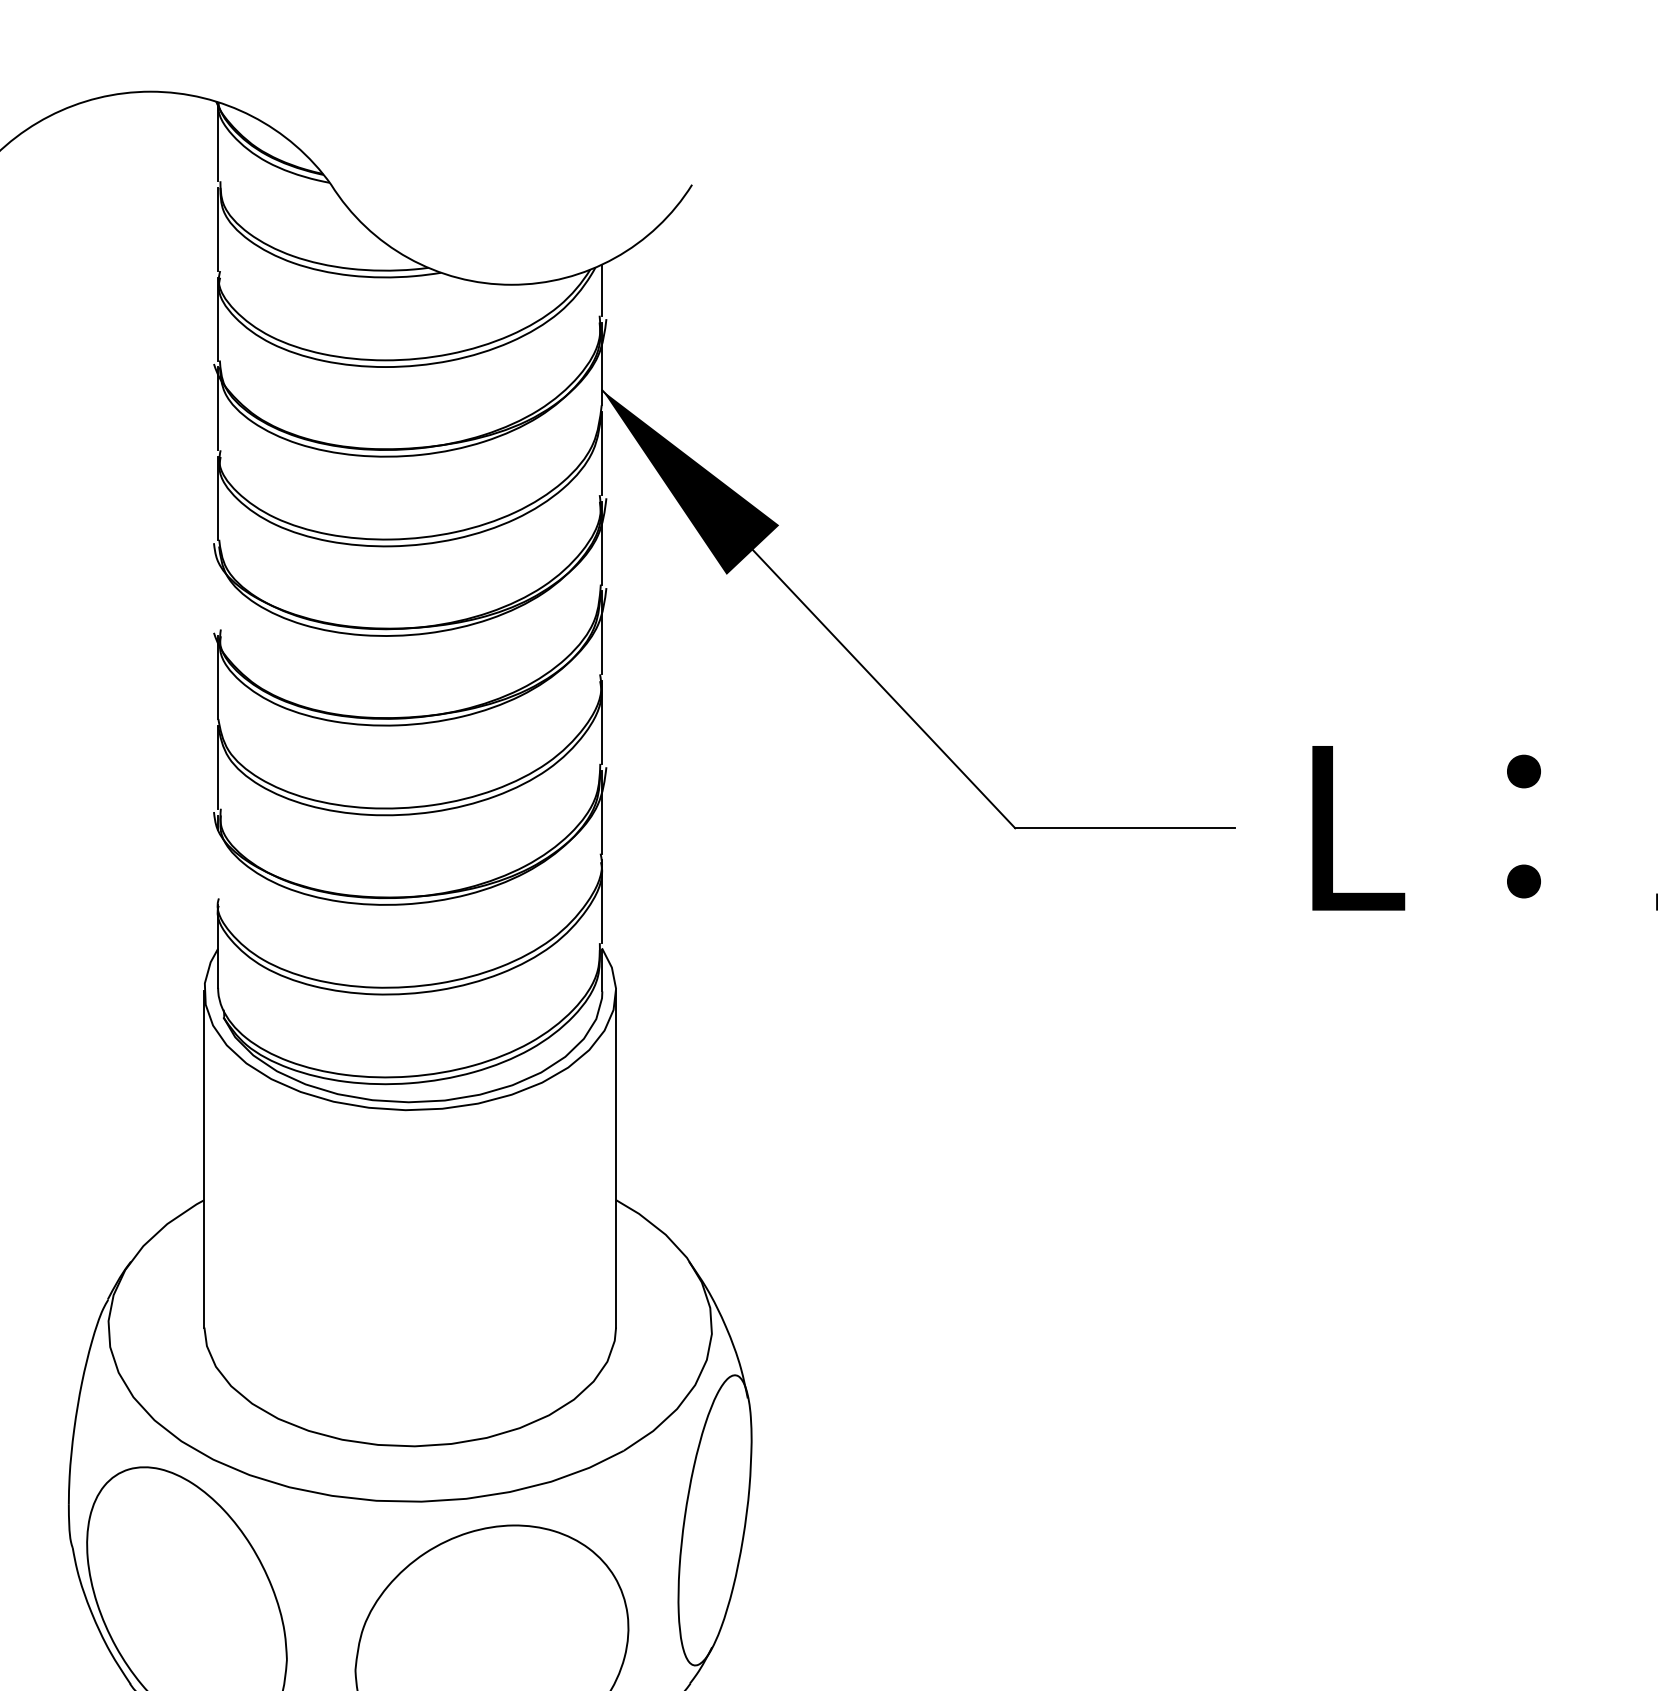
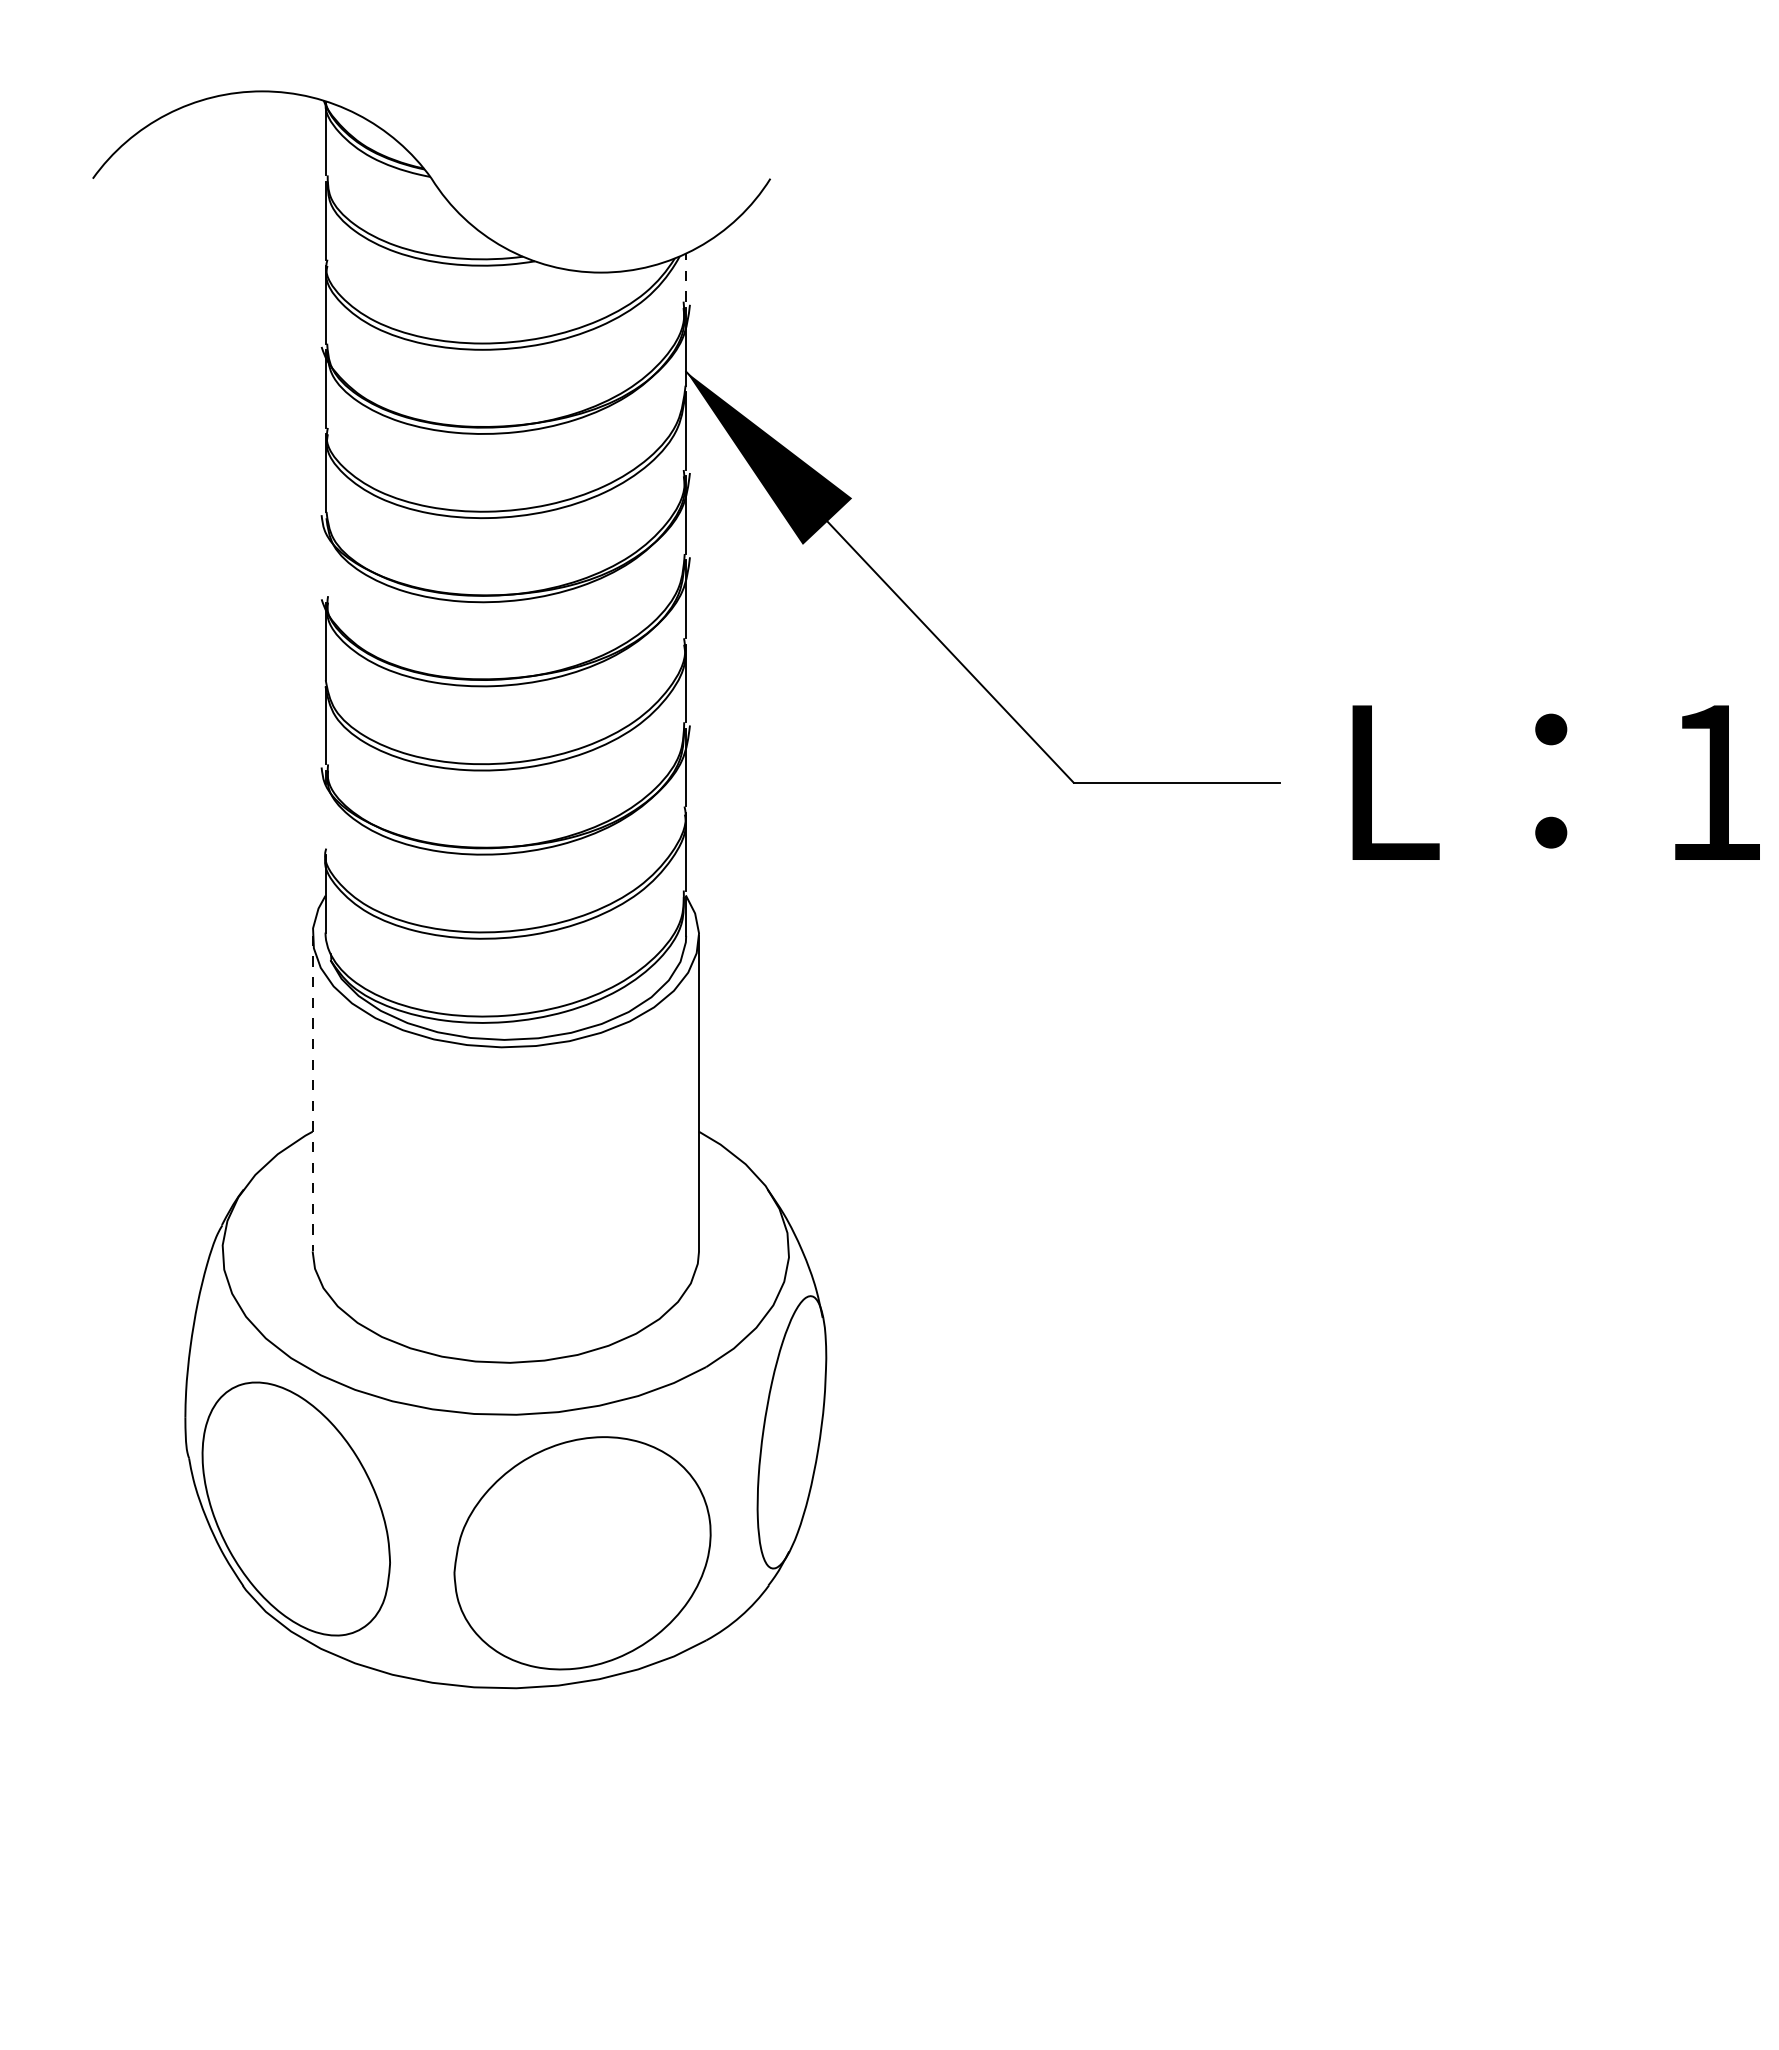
line: (602, 290) -> (686, 277), solid -> dashed
line: (204, 1159) -> (312, 1093), solid -> dashed

